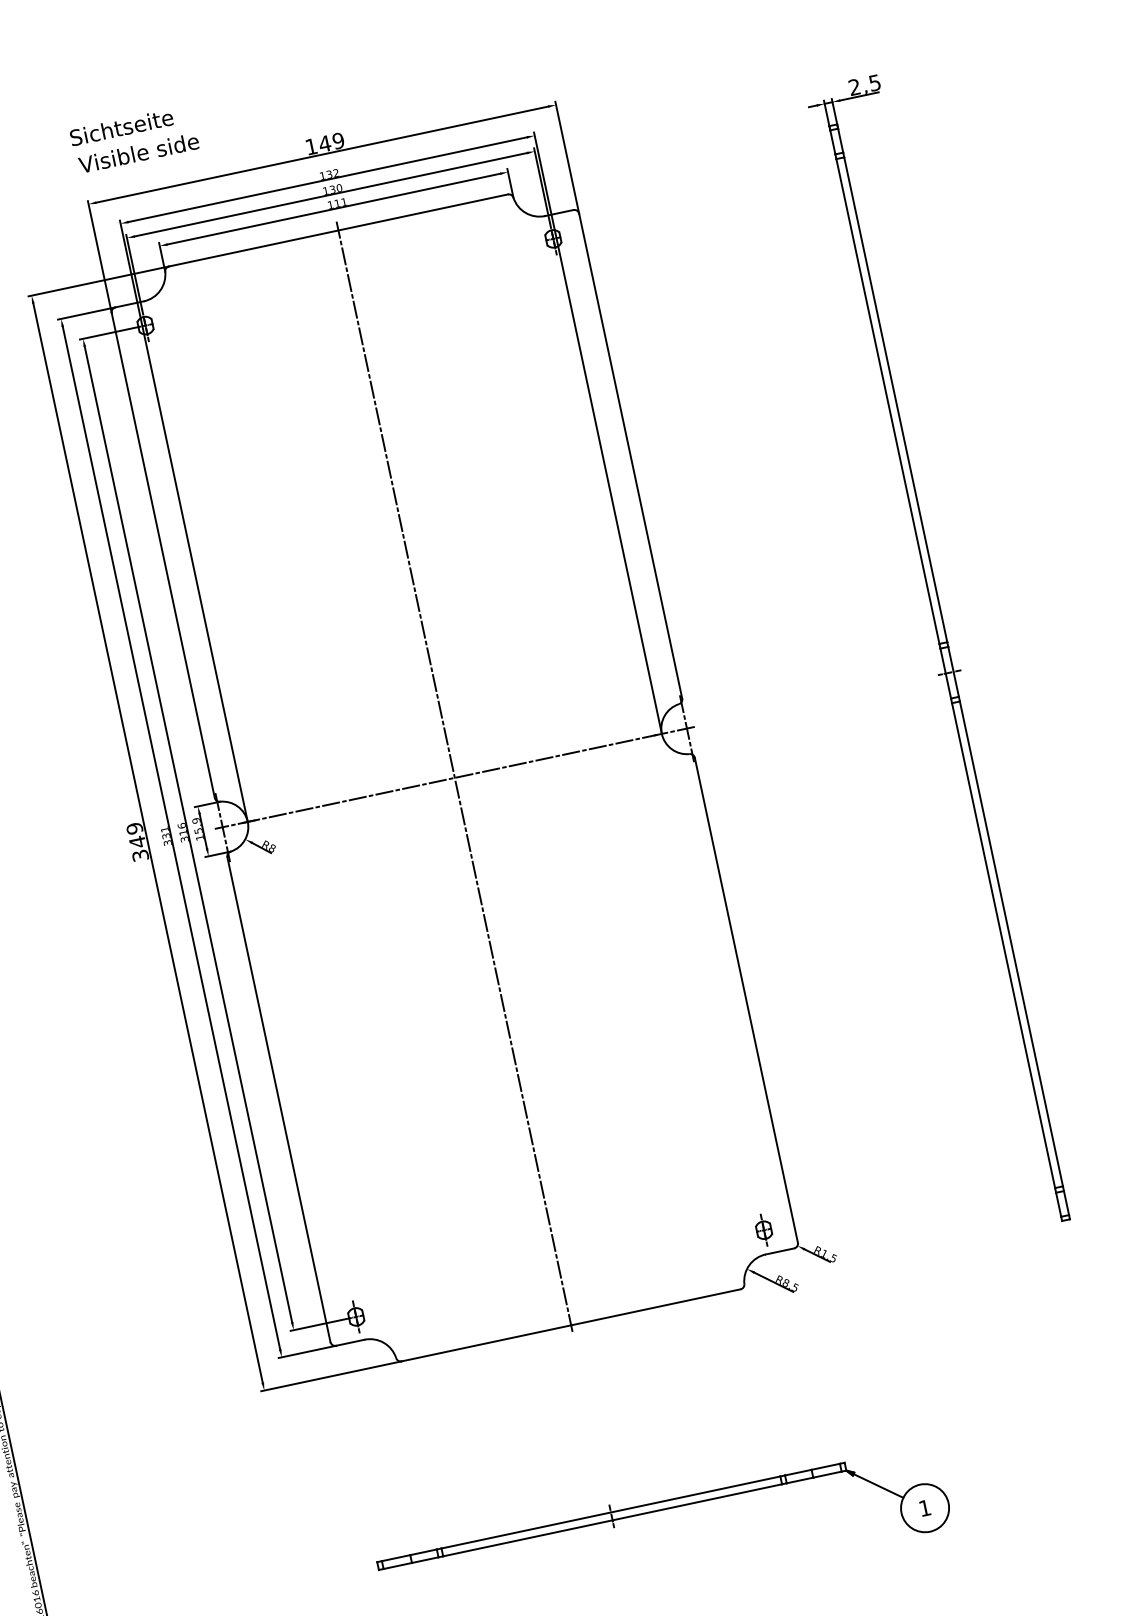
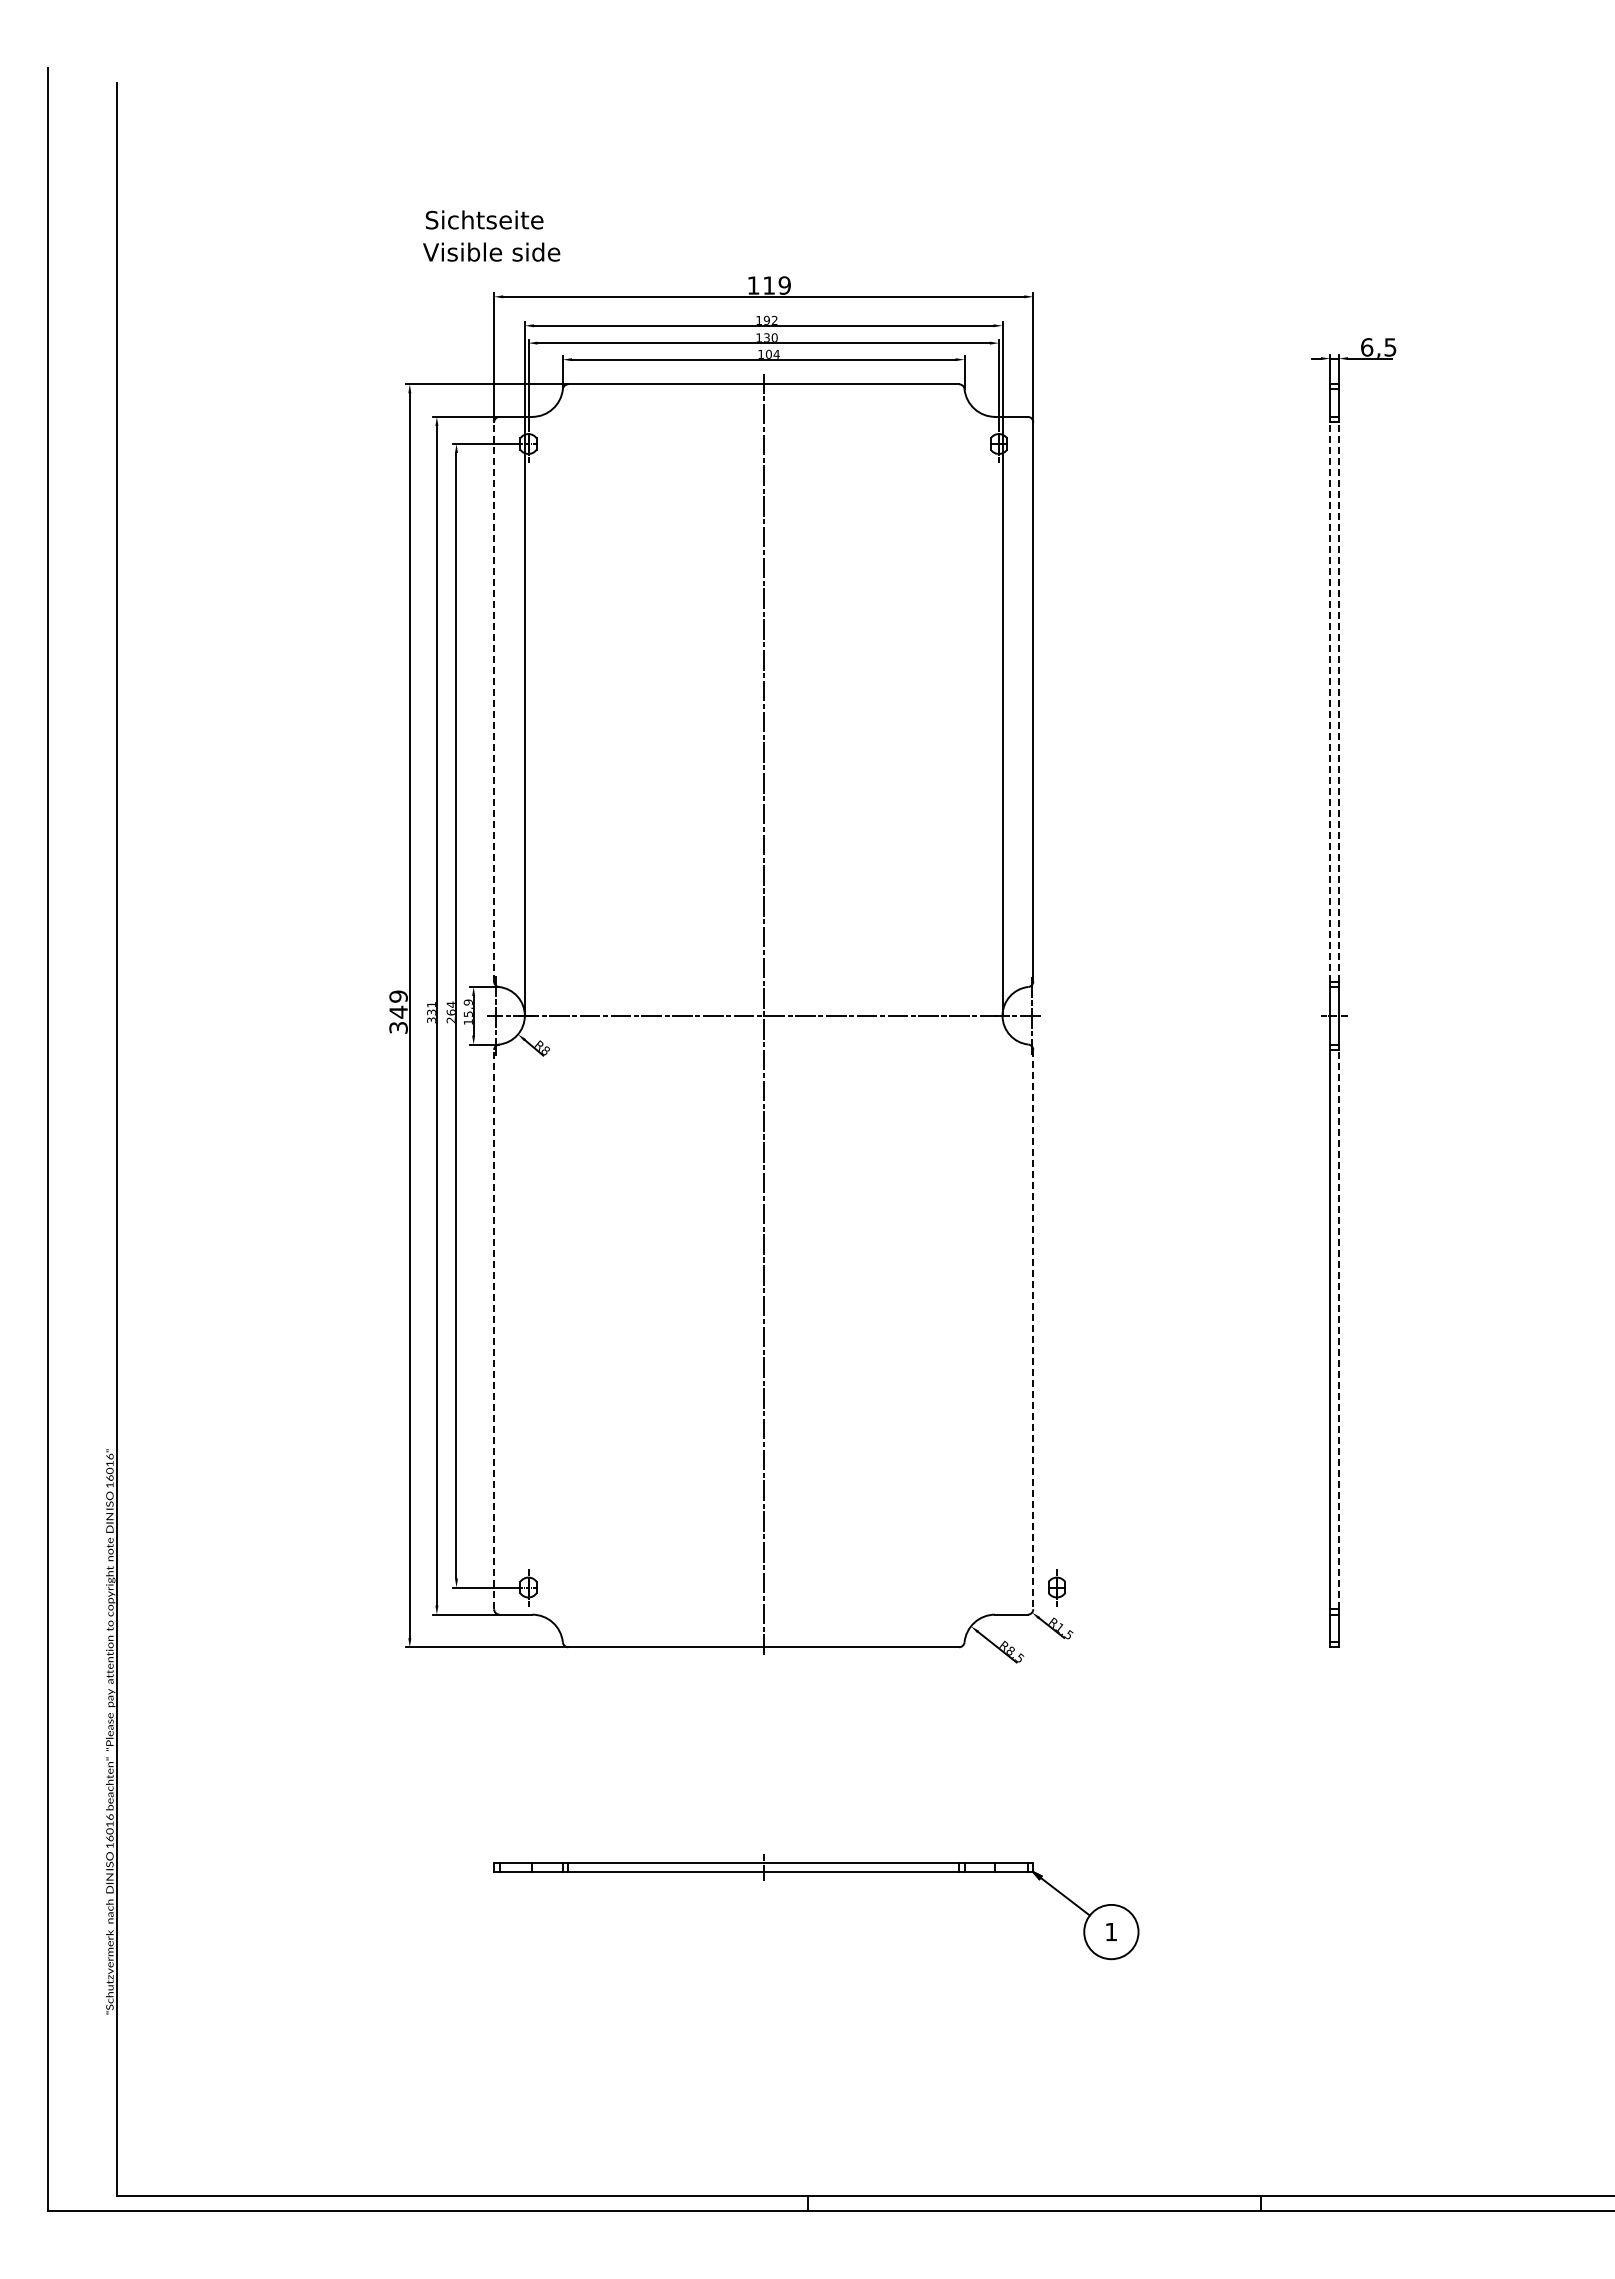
text: (855, 87) -> (1367, 347), 2,5 -> 6,5
text: (121, 127) -> (484, 219), moved
text: (324, 143) -> (768, 285), 149 -> 119
text: (138, 152) -> (491, 251), moved
text: (329, 174) -> (766, 320), 132 -> 192
text: (340, 202) -> (772, 353), 111 -> 104
line: (896, 399) -> (1339, 701), solid -> dashed
line: (888, 401) -> (1330, 701), solid -> dashed
line: (163, 555) -> (494, 701), solid -> dashed
text: (182, 832) -> (450, 1012), 316 -> 264
line: (1011, 943) -> (1339, 1329), solid -> dashed
line: (746, 1000) -> (1033, 1329), solid -> dashed
line: (279, 1099) -> (494, 1329), solid -> dashed
part: (763, 1230) -> (1056, 1587), moved

